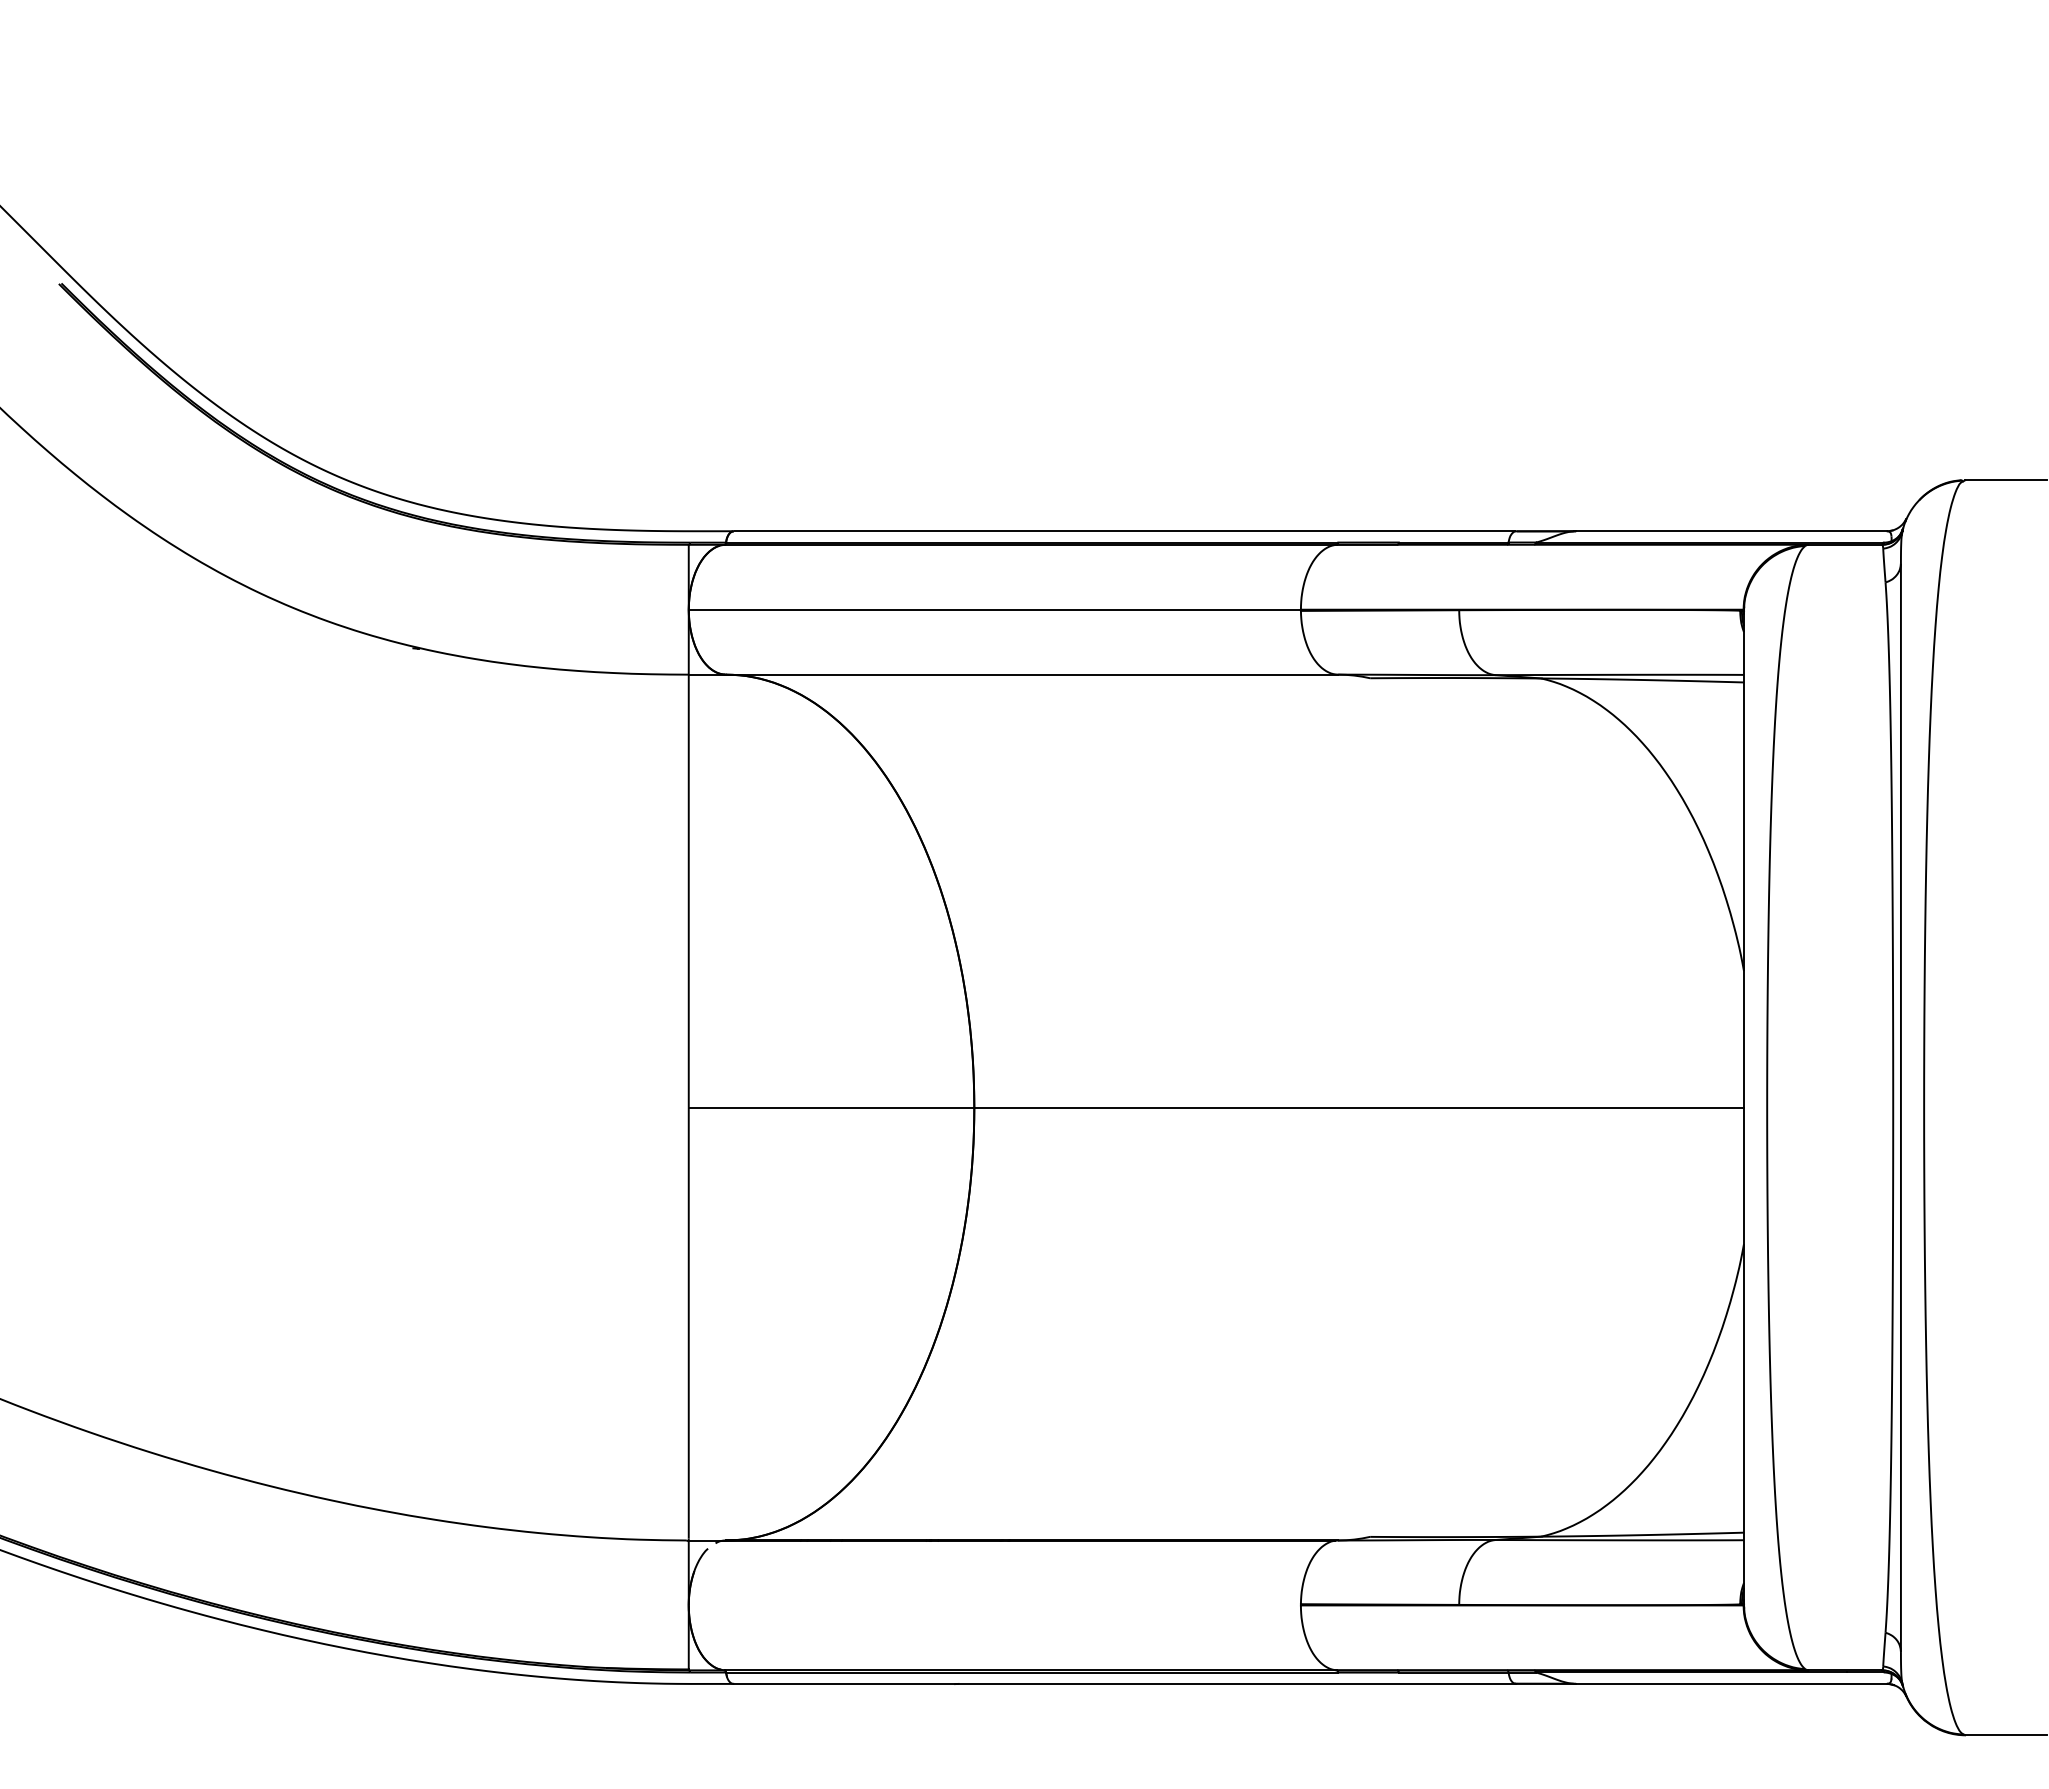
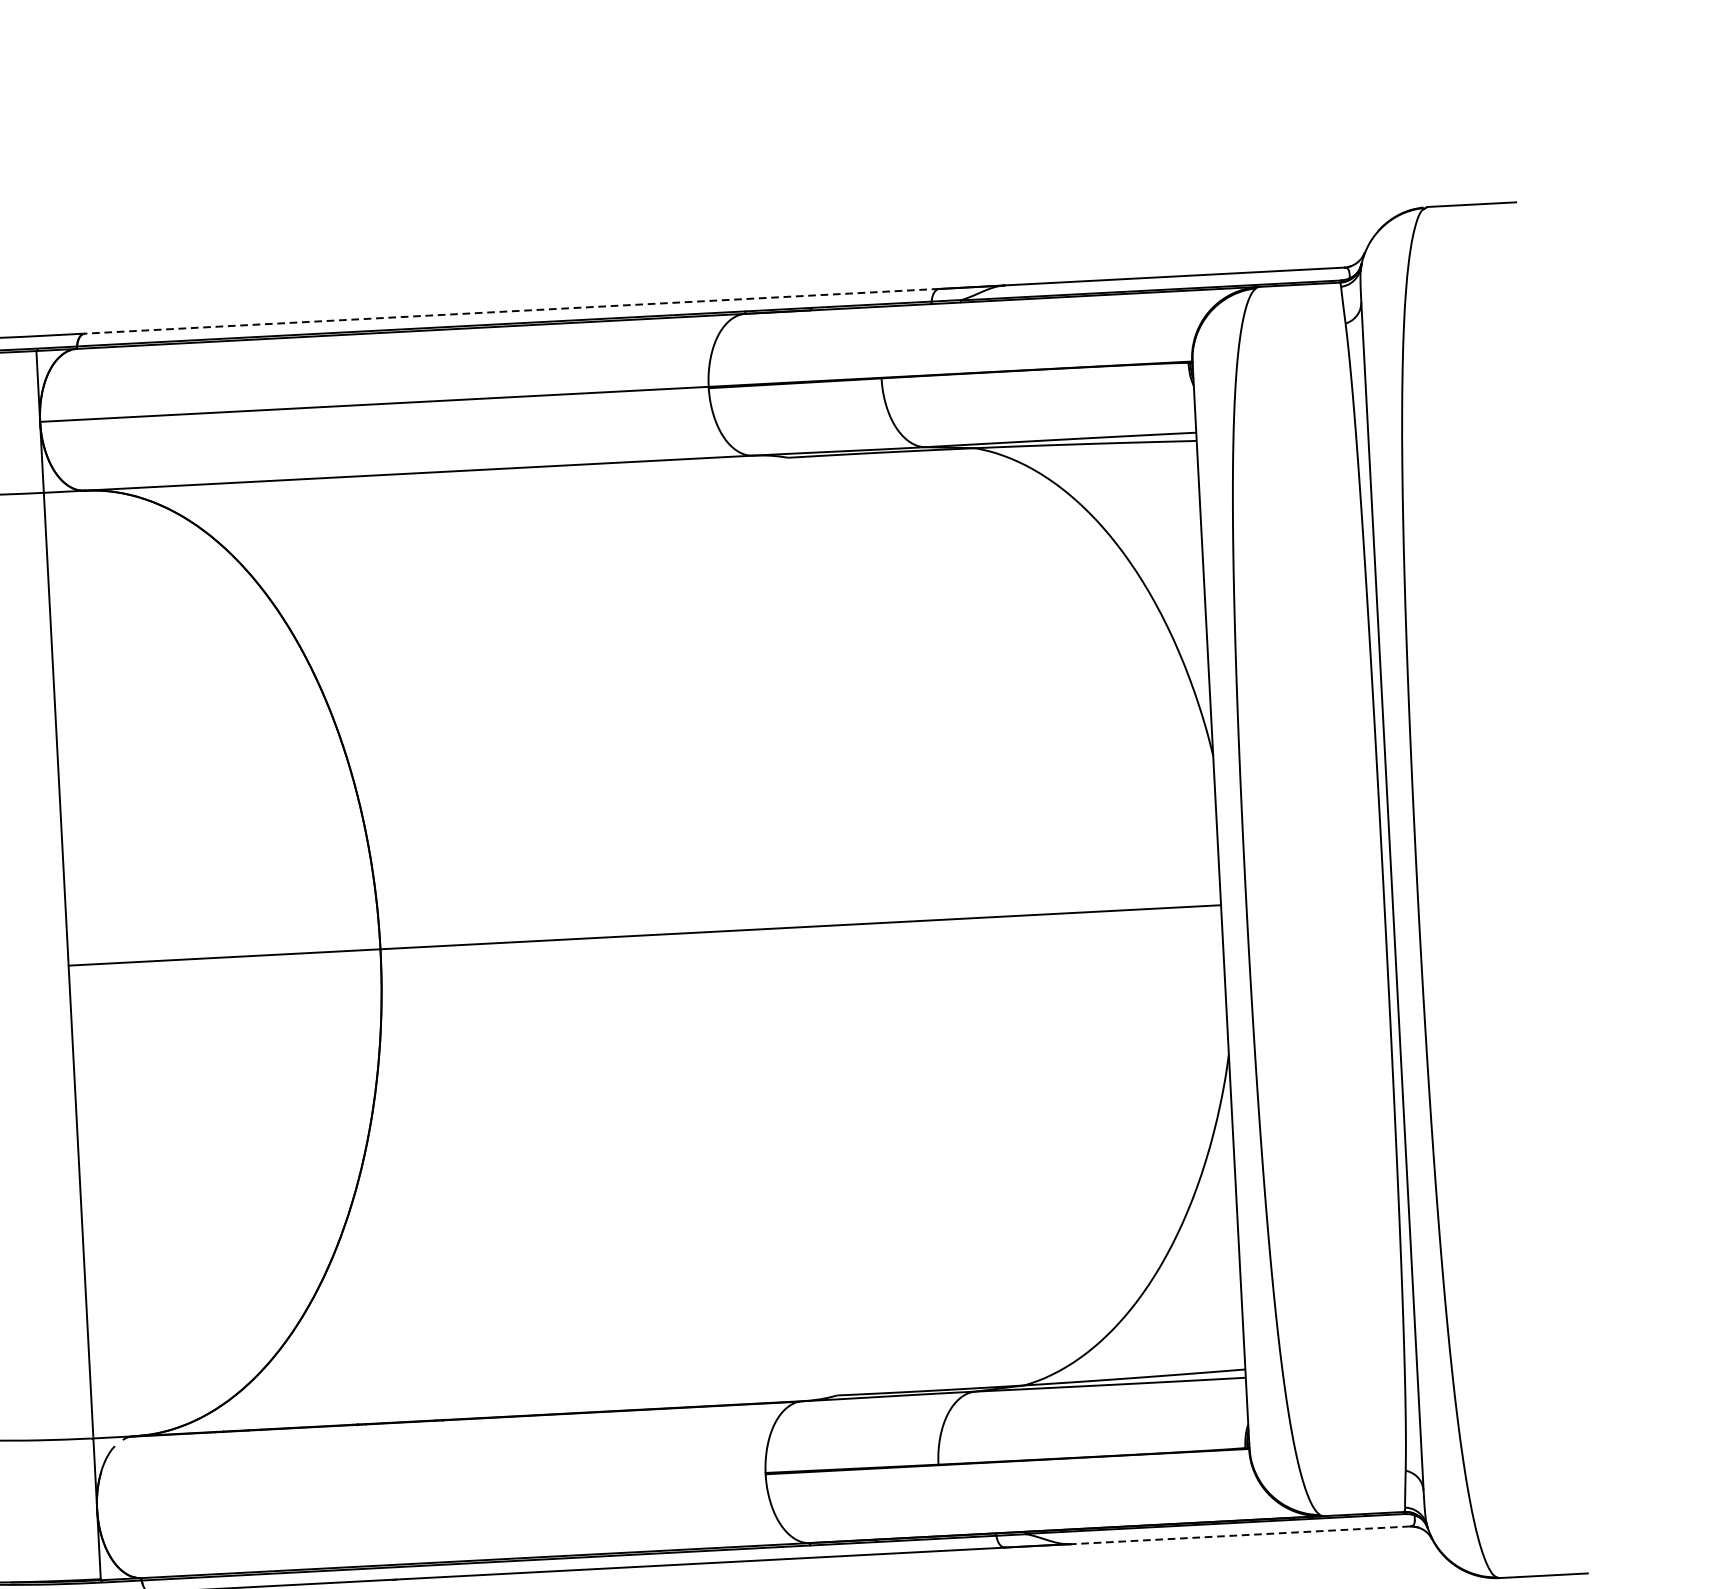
line: (1124, 531) -> (511, 311), solid -> dashed
line: (1730, 1683) -> (1239, 1534), solid -> dashed

